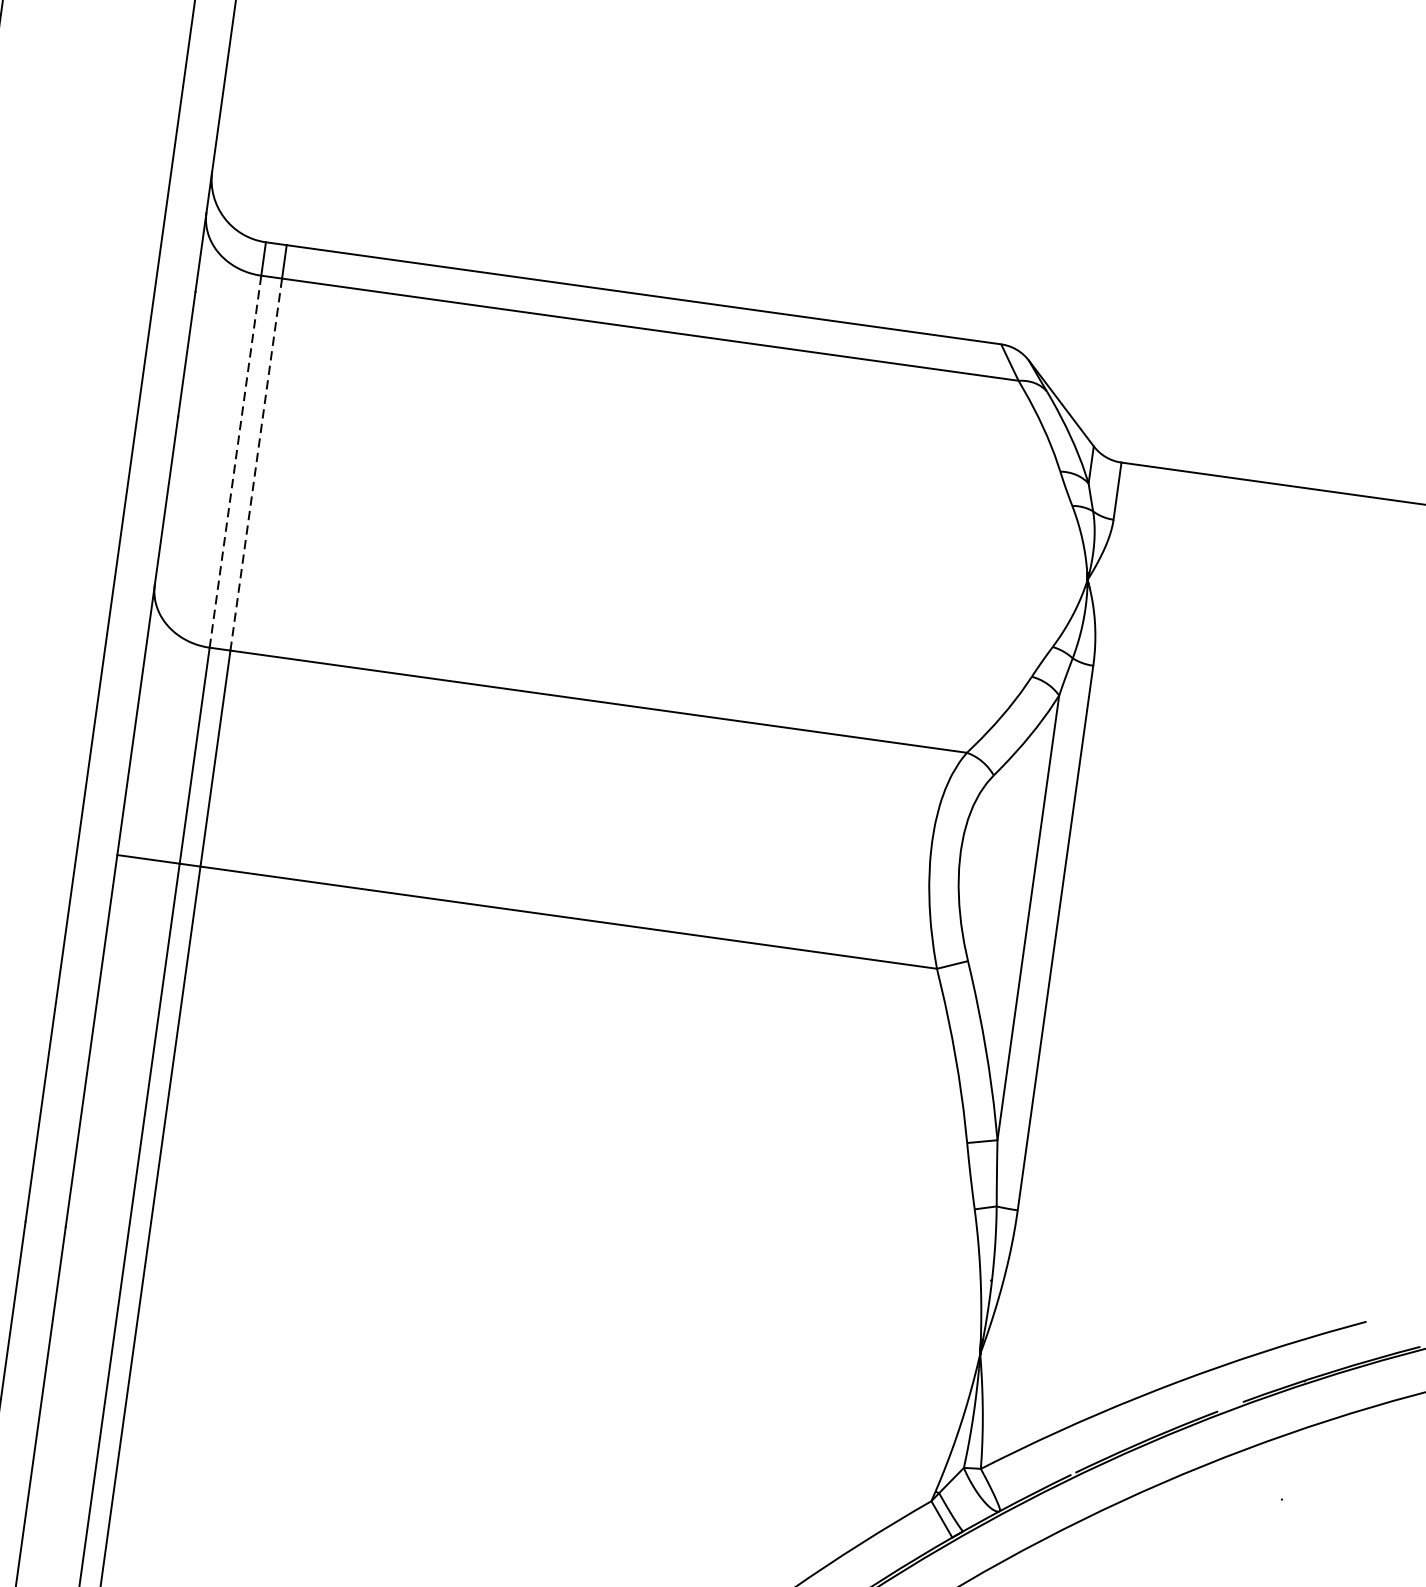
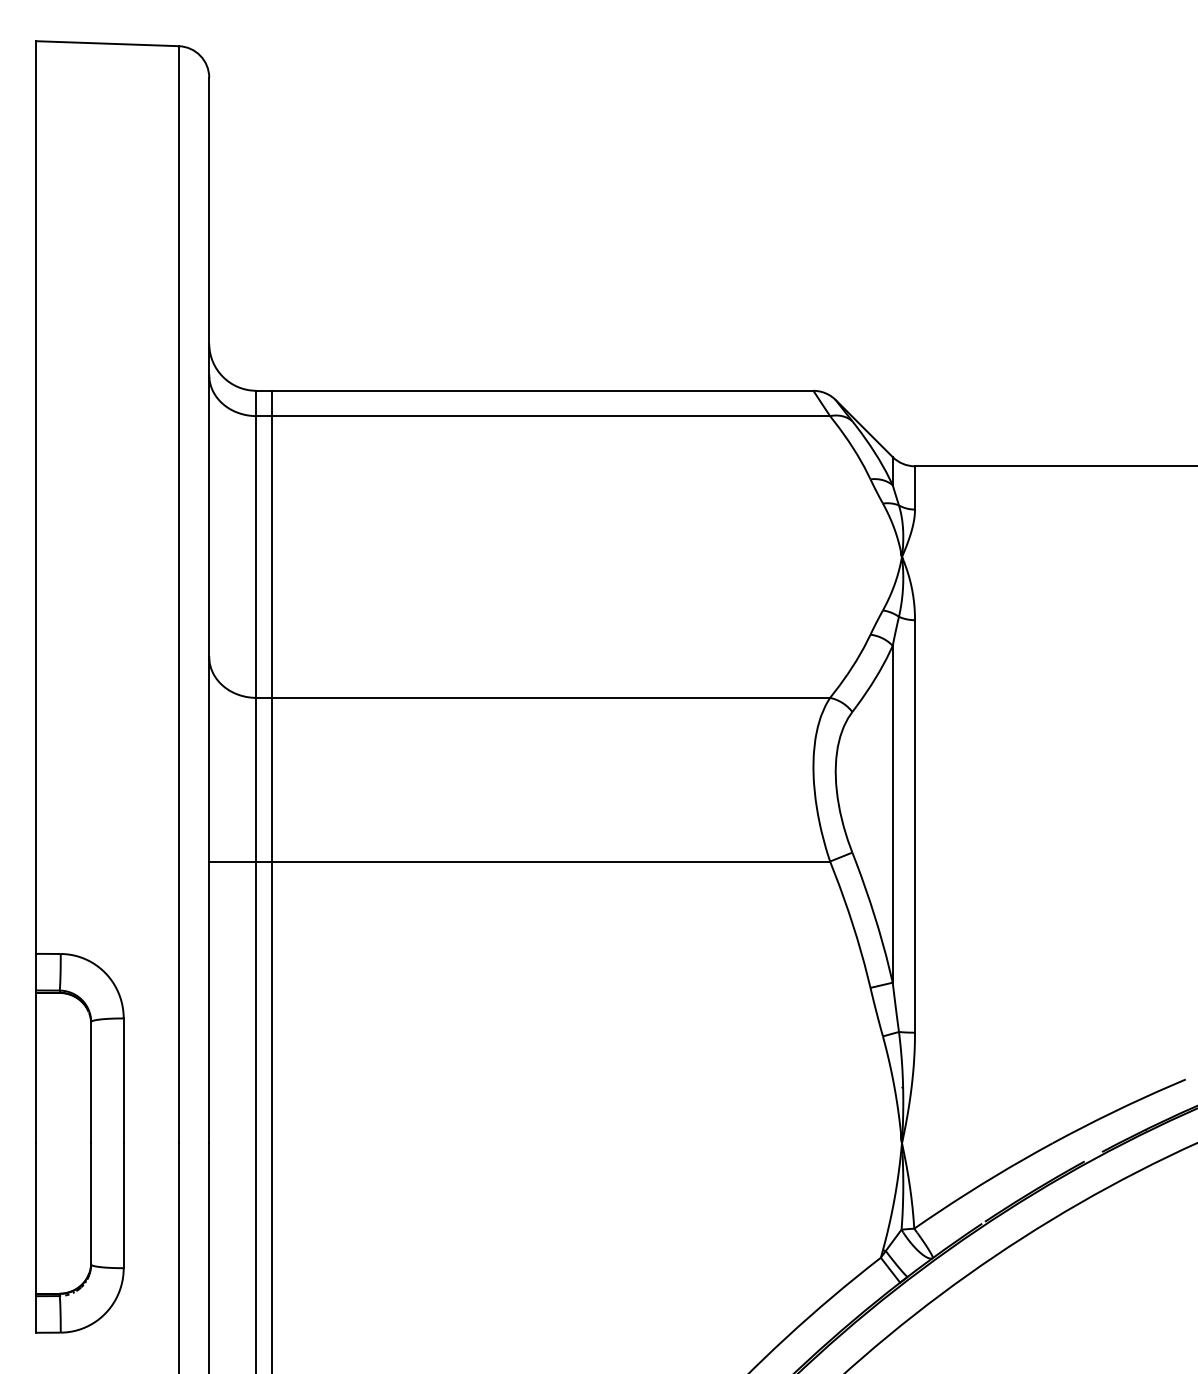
line: (235, 462) -> (256, 557), dashed -> solid
line: (256, 465) -> (272, 557), dashed -> solid

